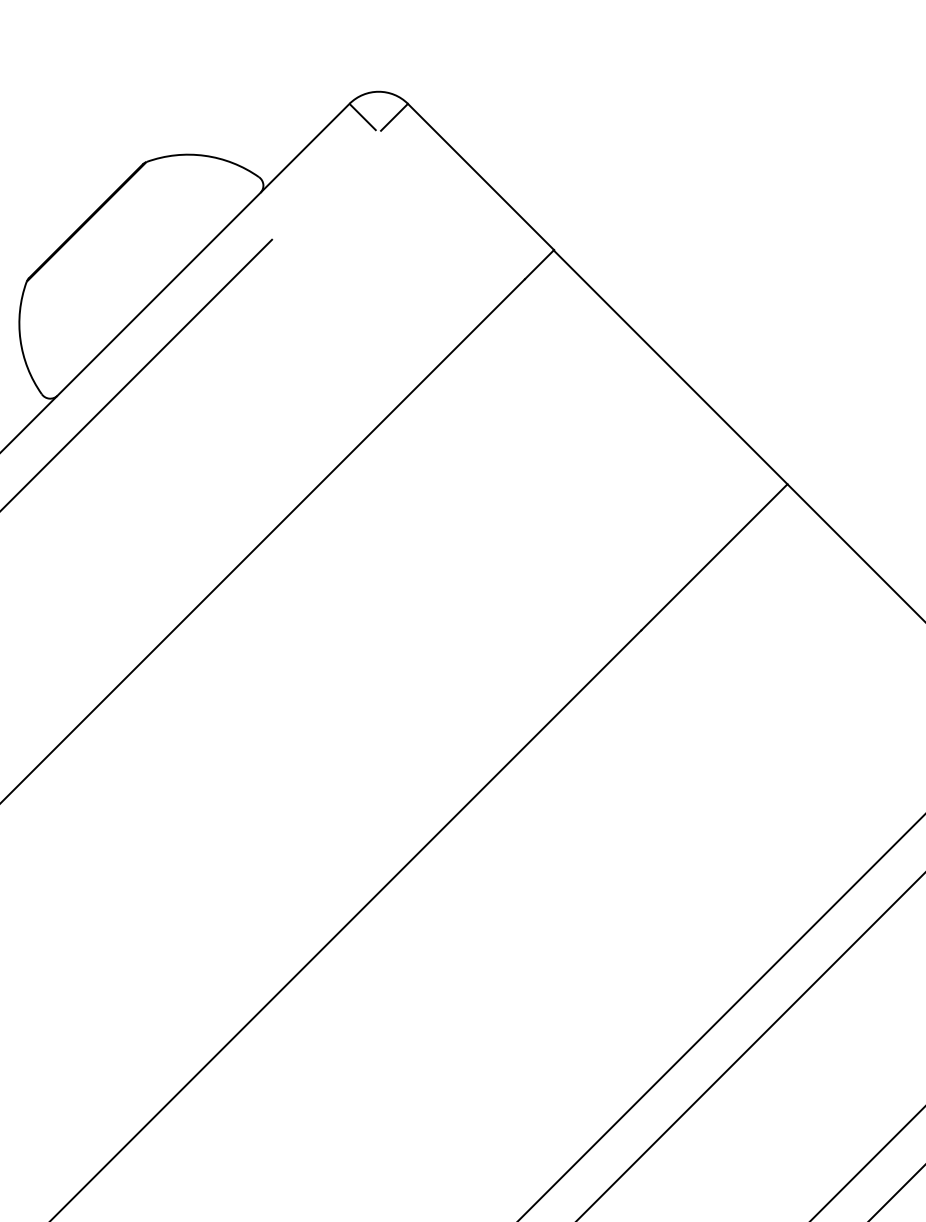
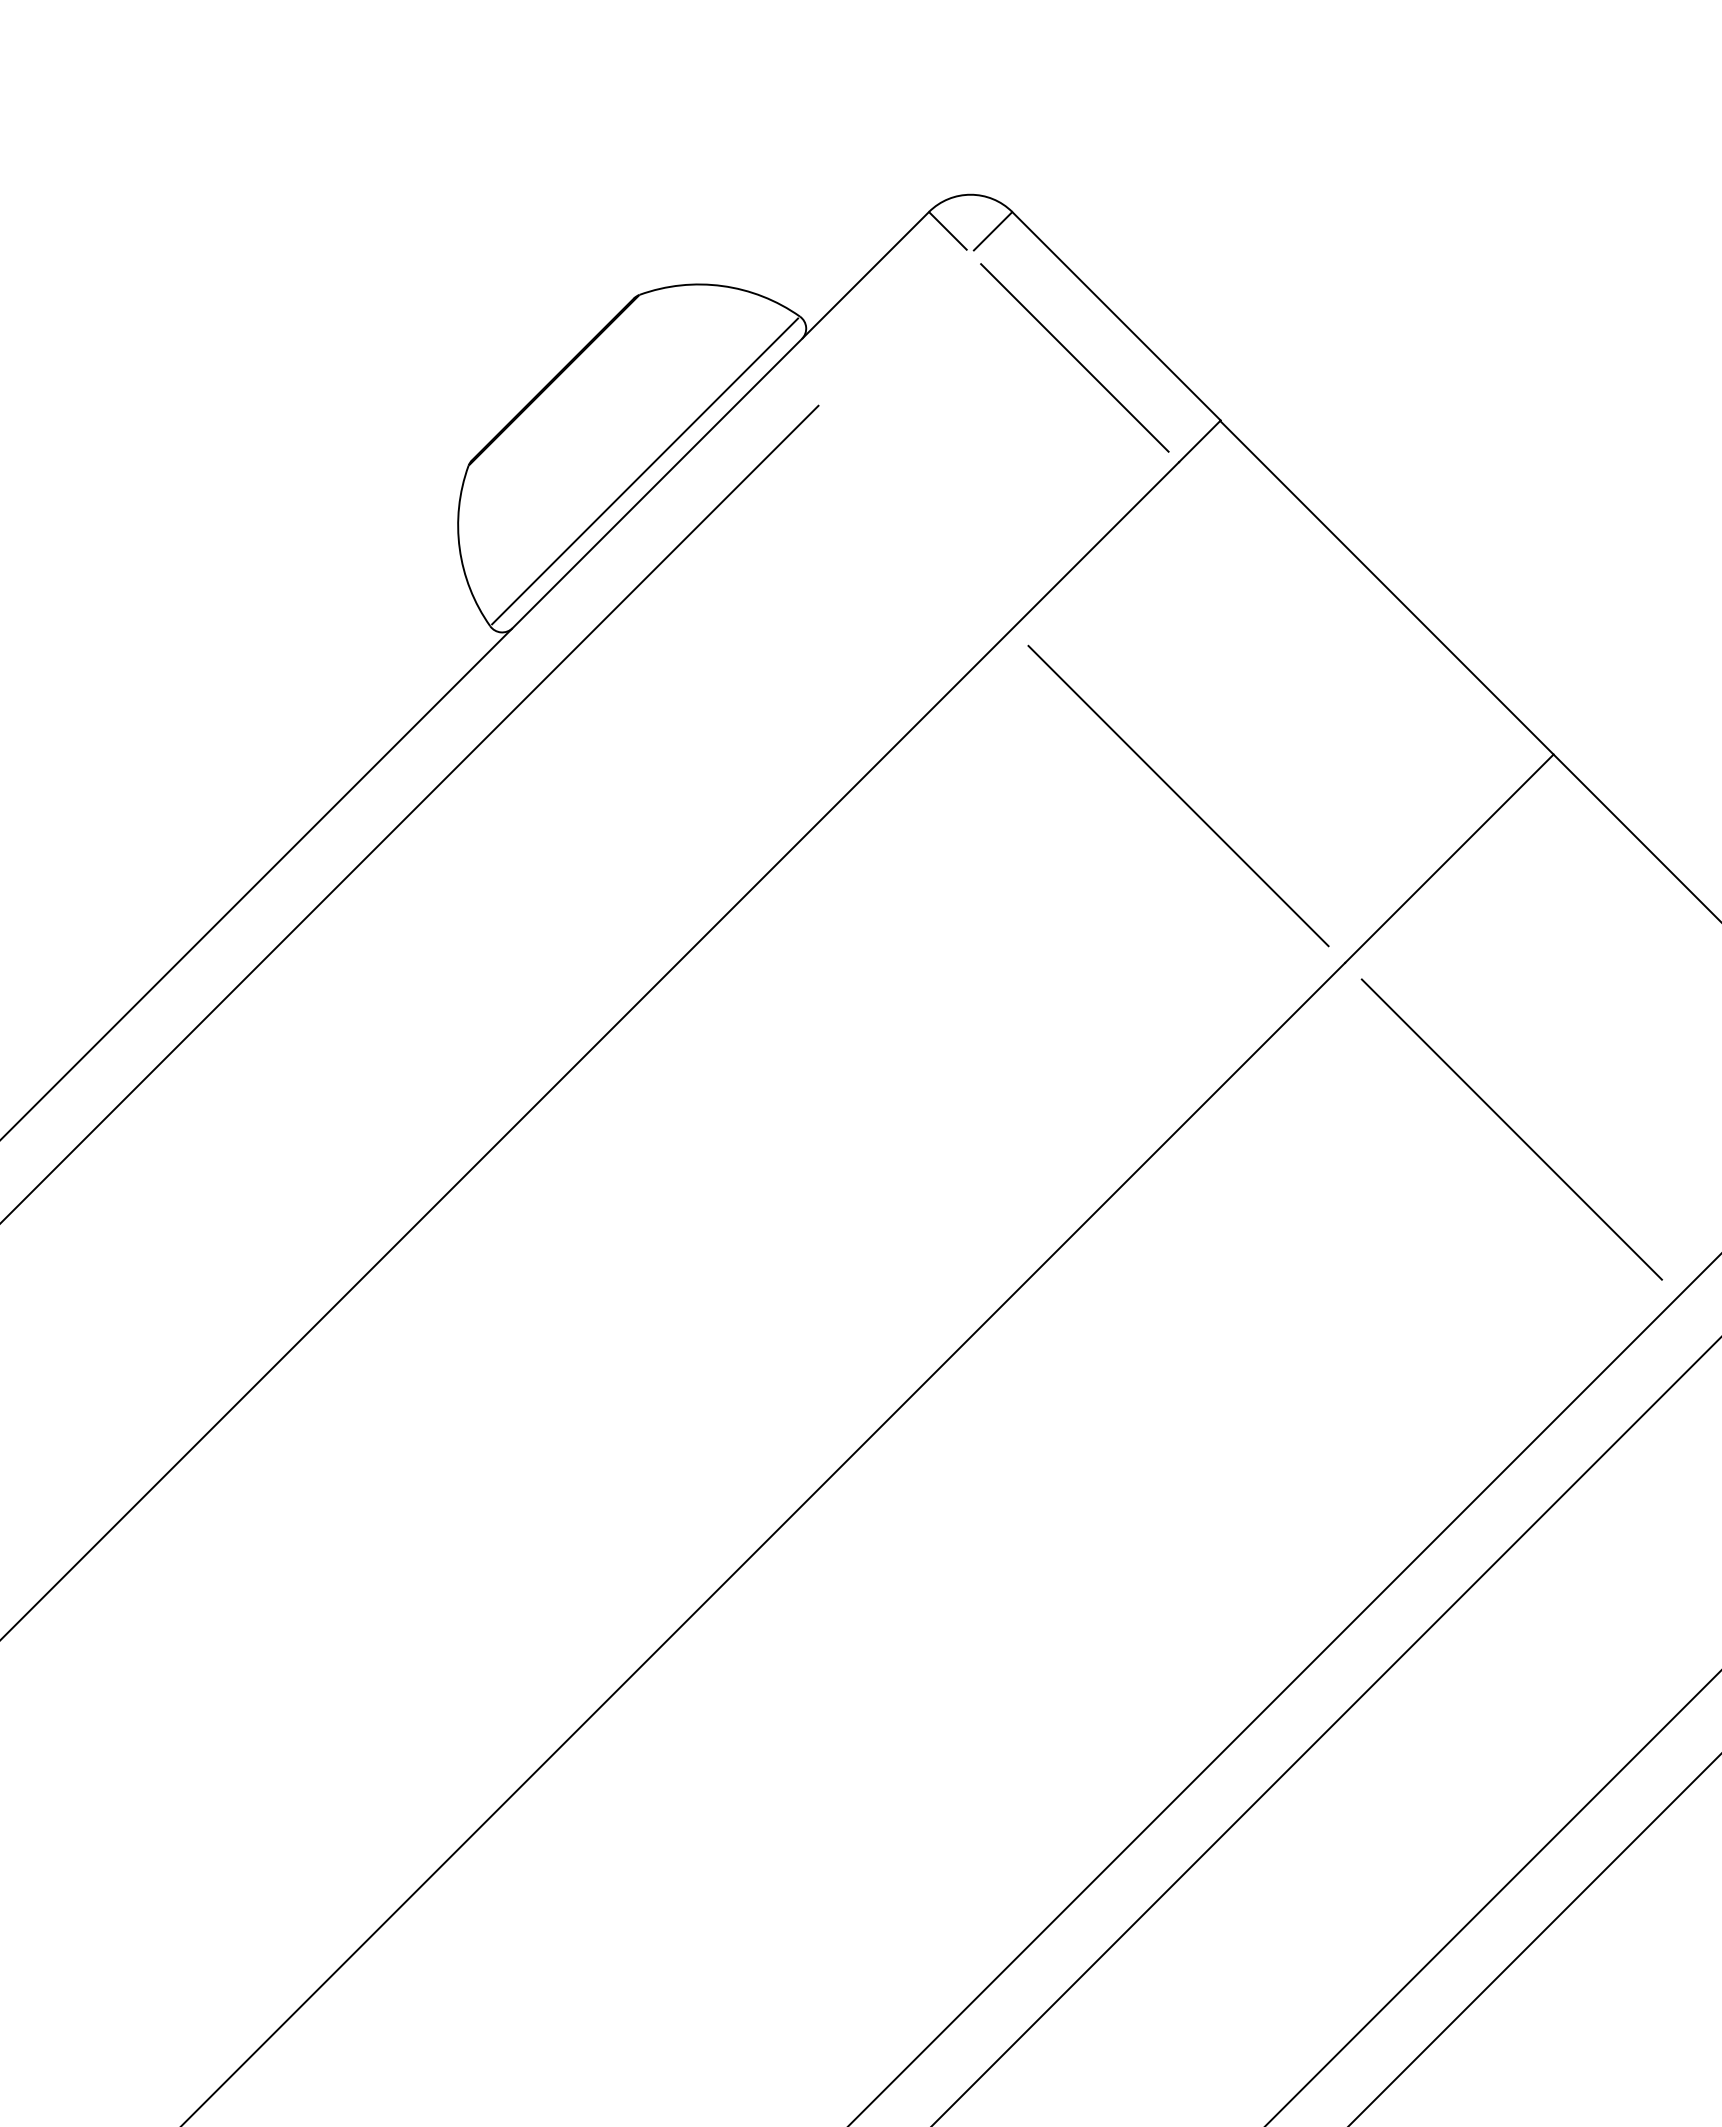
line: (451, 205) -> (1074, 357), added
line: (150, 285) -> (645, 471), added
line: (524, 513) -> (1178, 795), added
line: (757, 747) -> (1511, 1129), added

